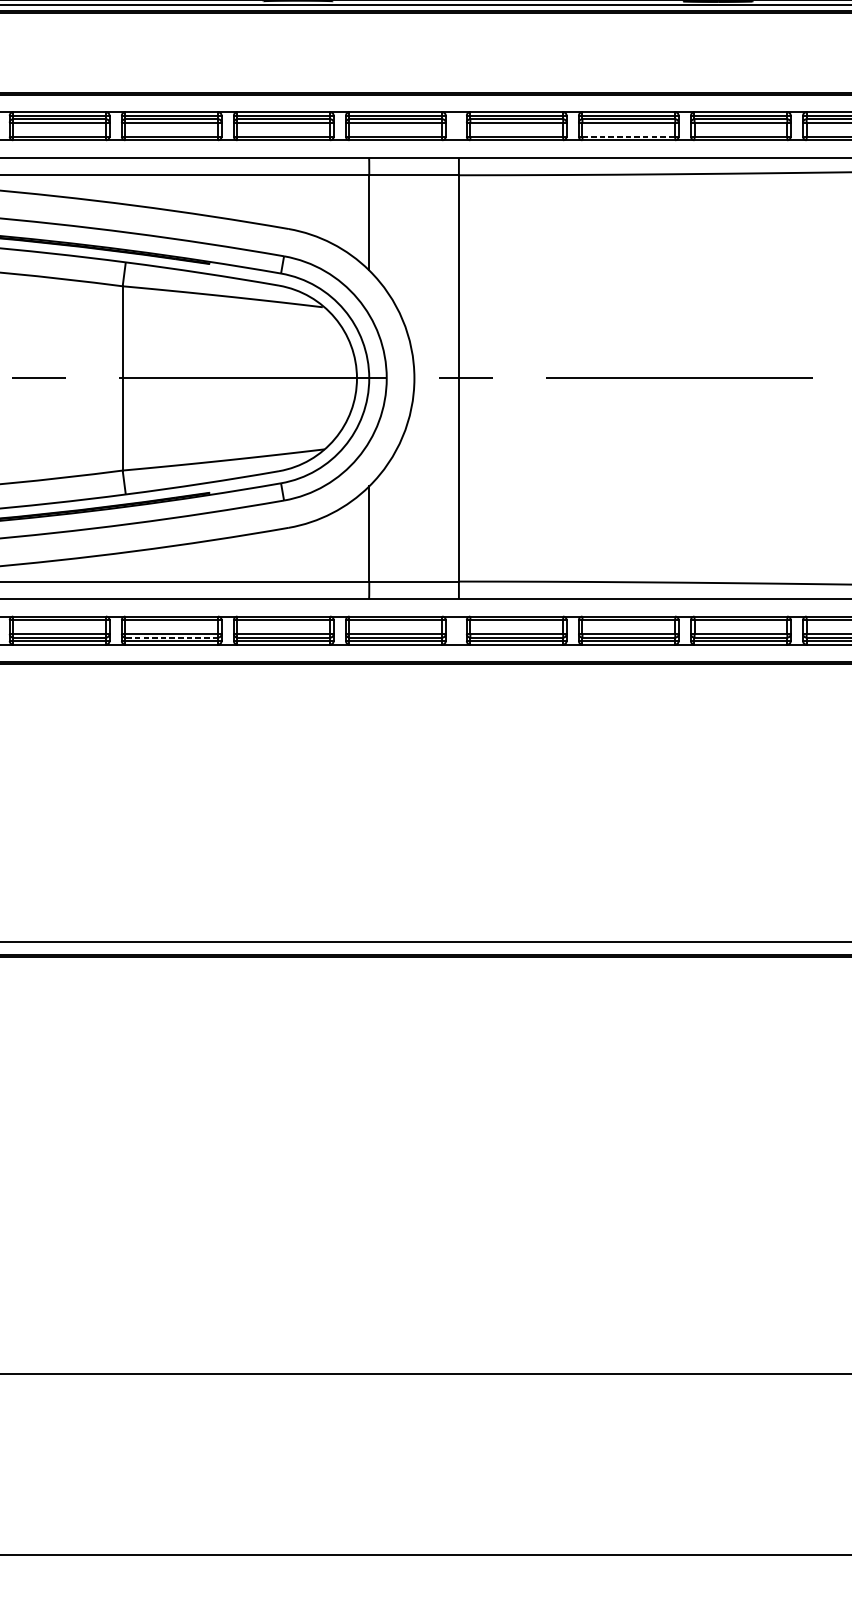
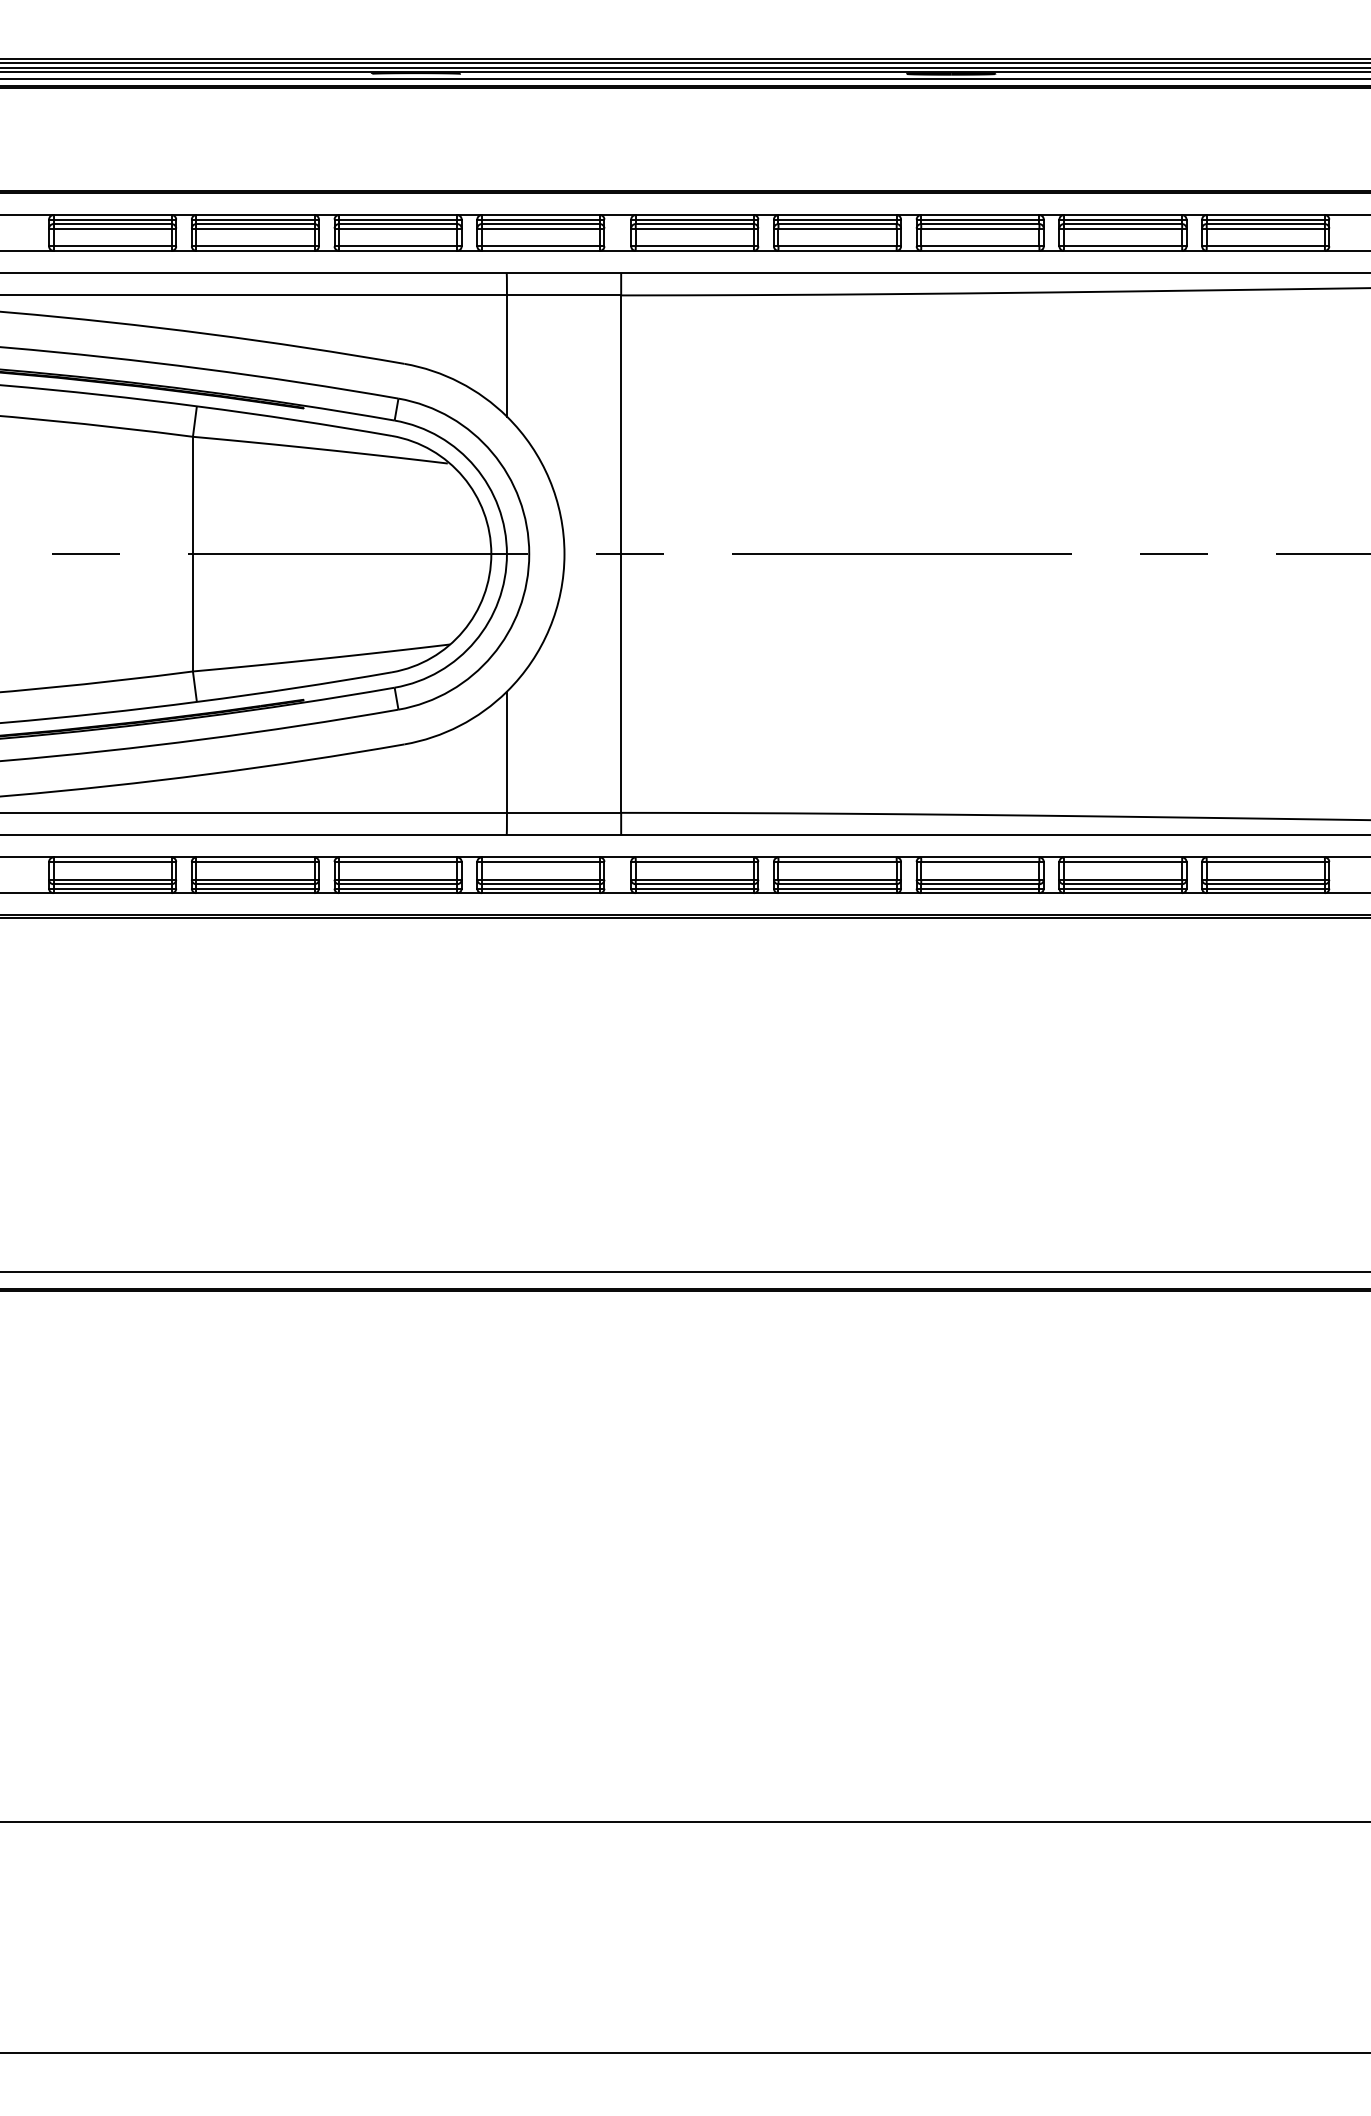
line: (629, 136) -> (838, 246), dashed -> solid
line: (171, 637) -> (254, 884), dashed -> solid

